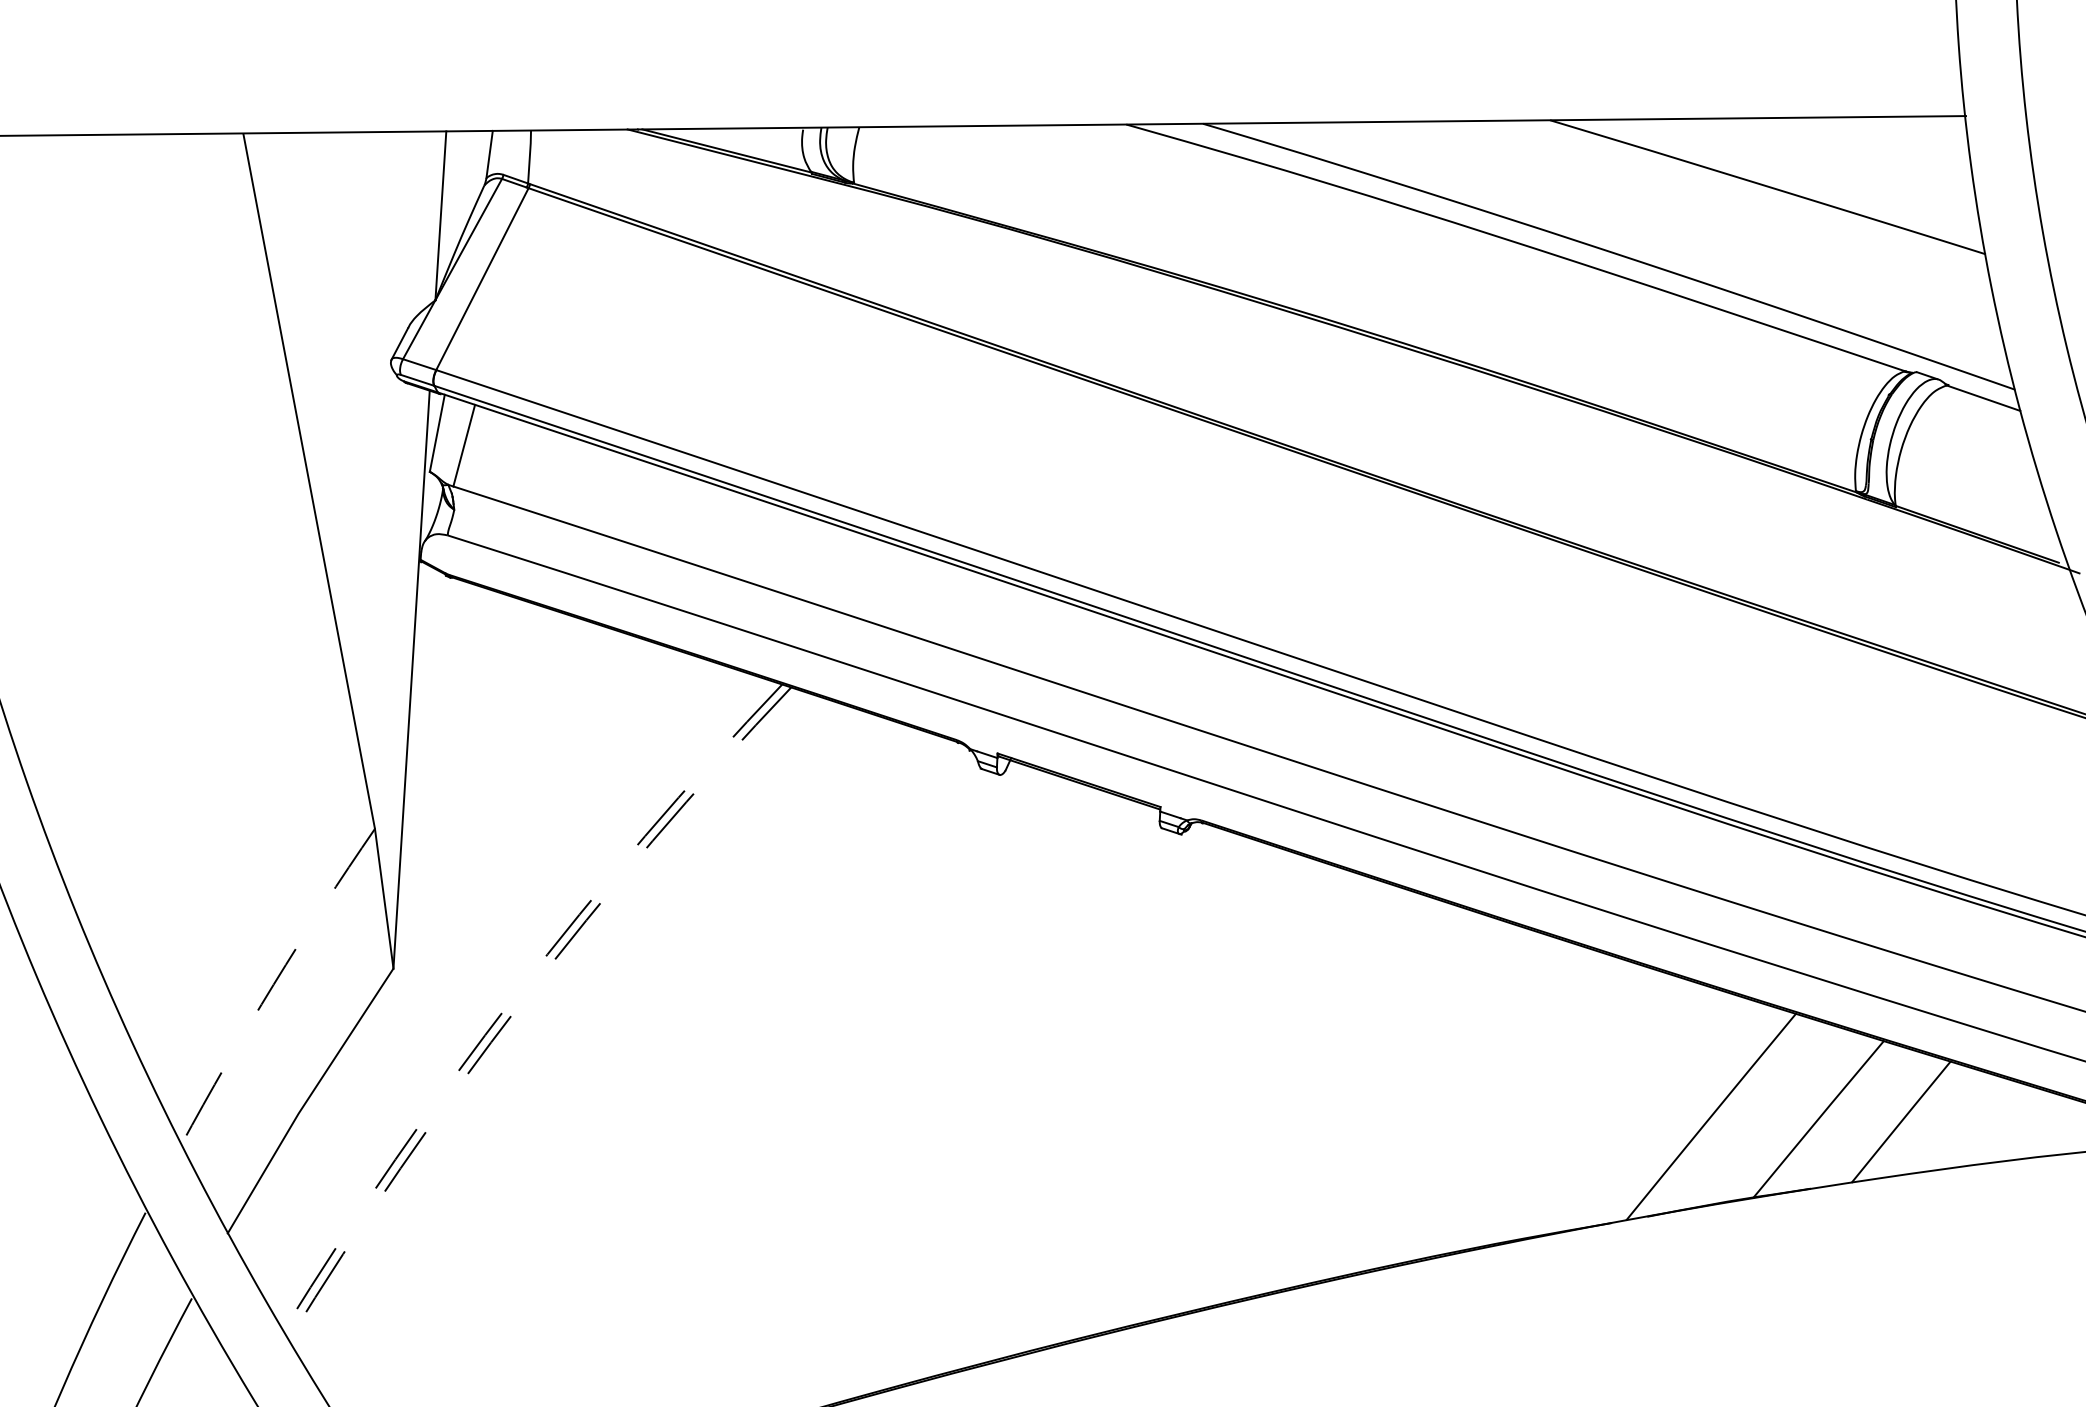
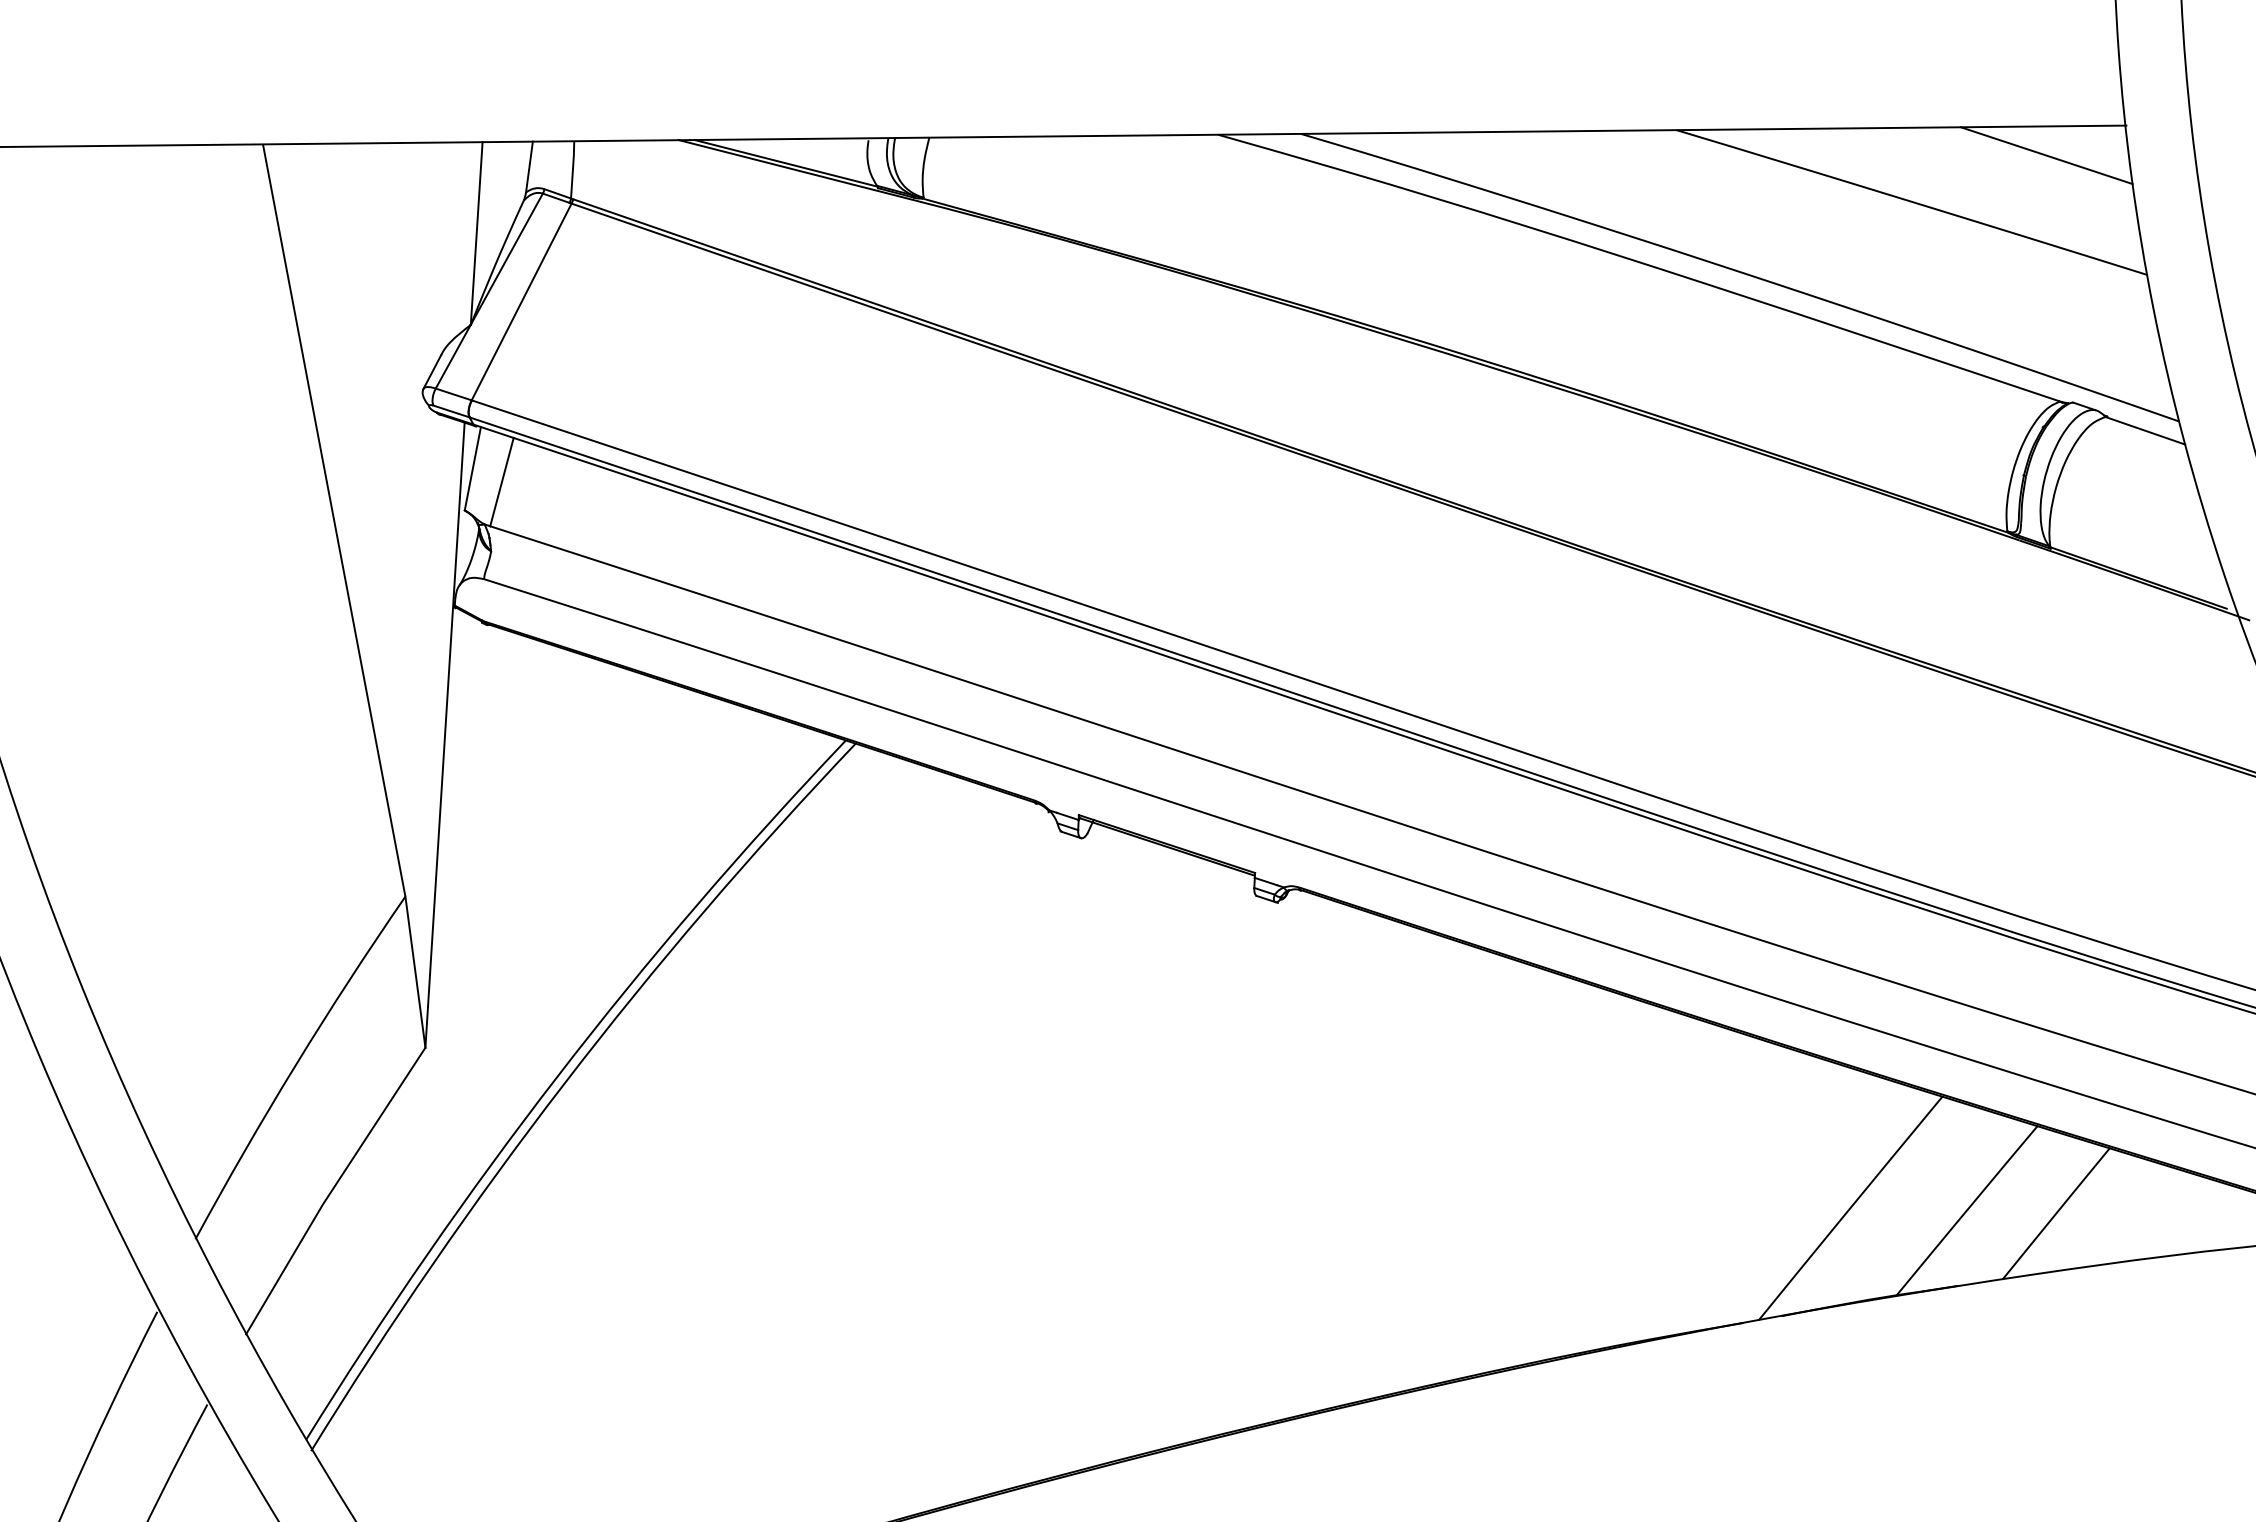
line: (1892, 143) -> (2046, 155), added
arc: (273, 985) -> (295, 1065), dashed -> solid
arc: (516, 994) -> (558, 1075), dashed -> solid
arc: (522, 1001) -> (564, 1083), dashed -> solid

